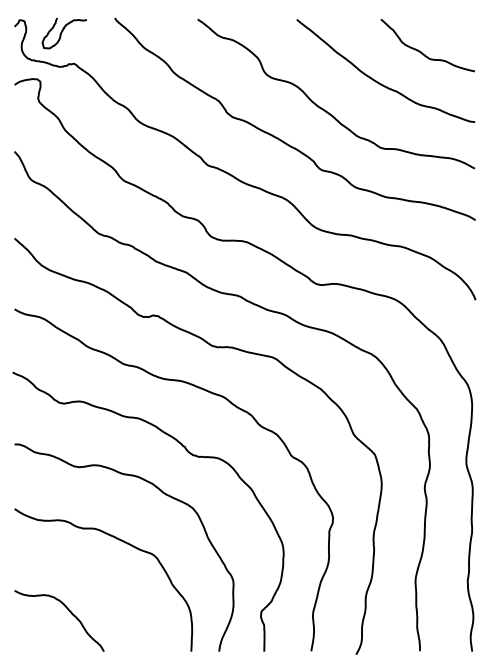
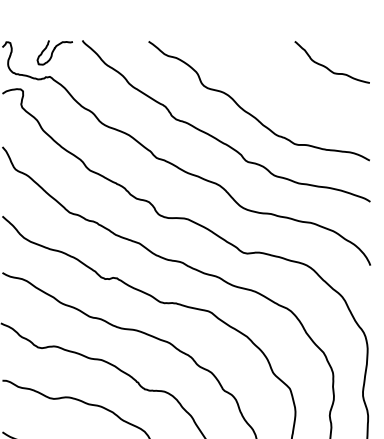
curve: (62, 33) -> (53, 52), moved
curve: (378, 81) -> (292, 91), removed

